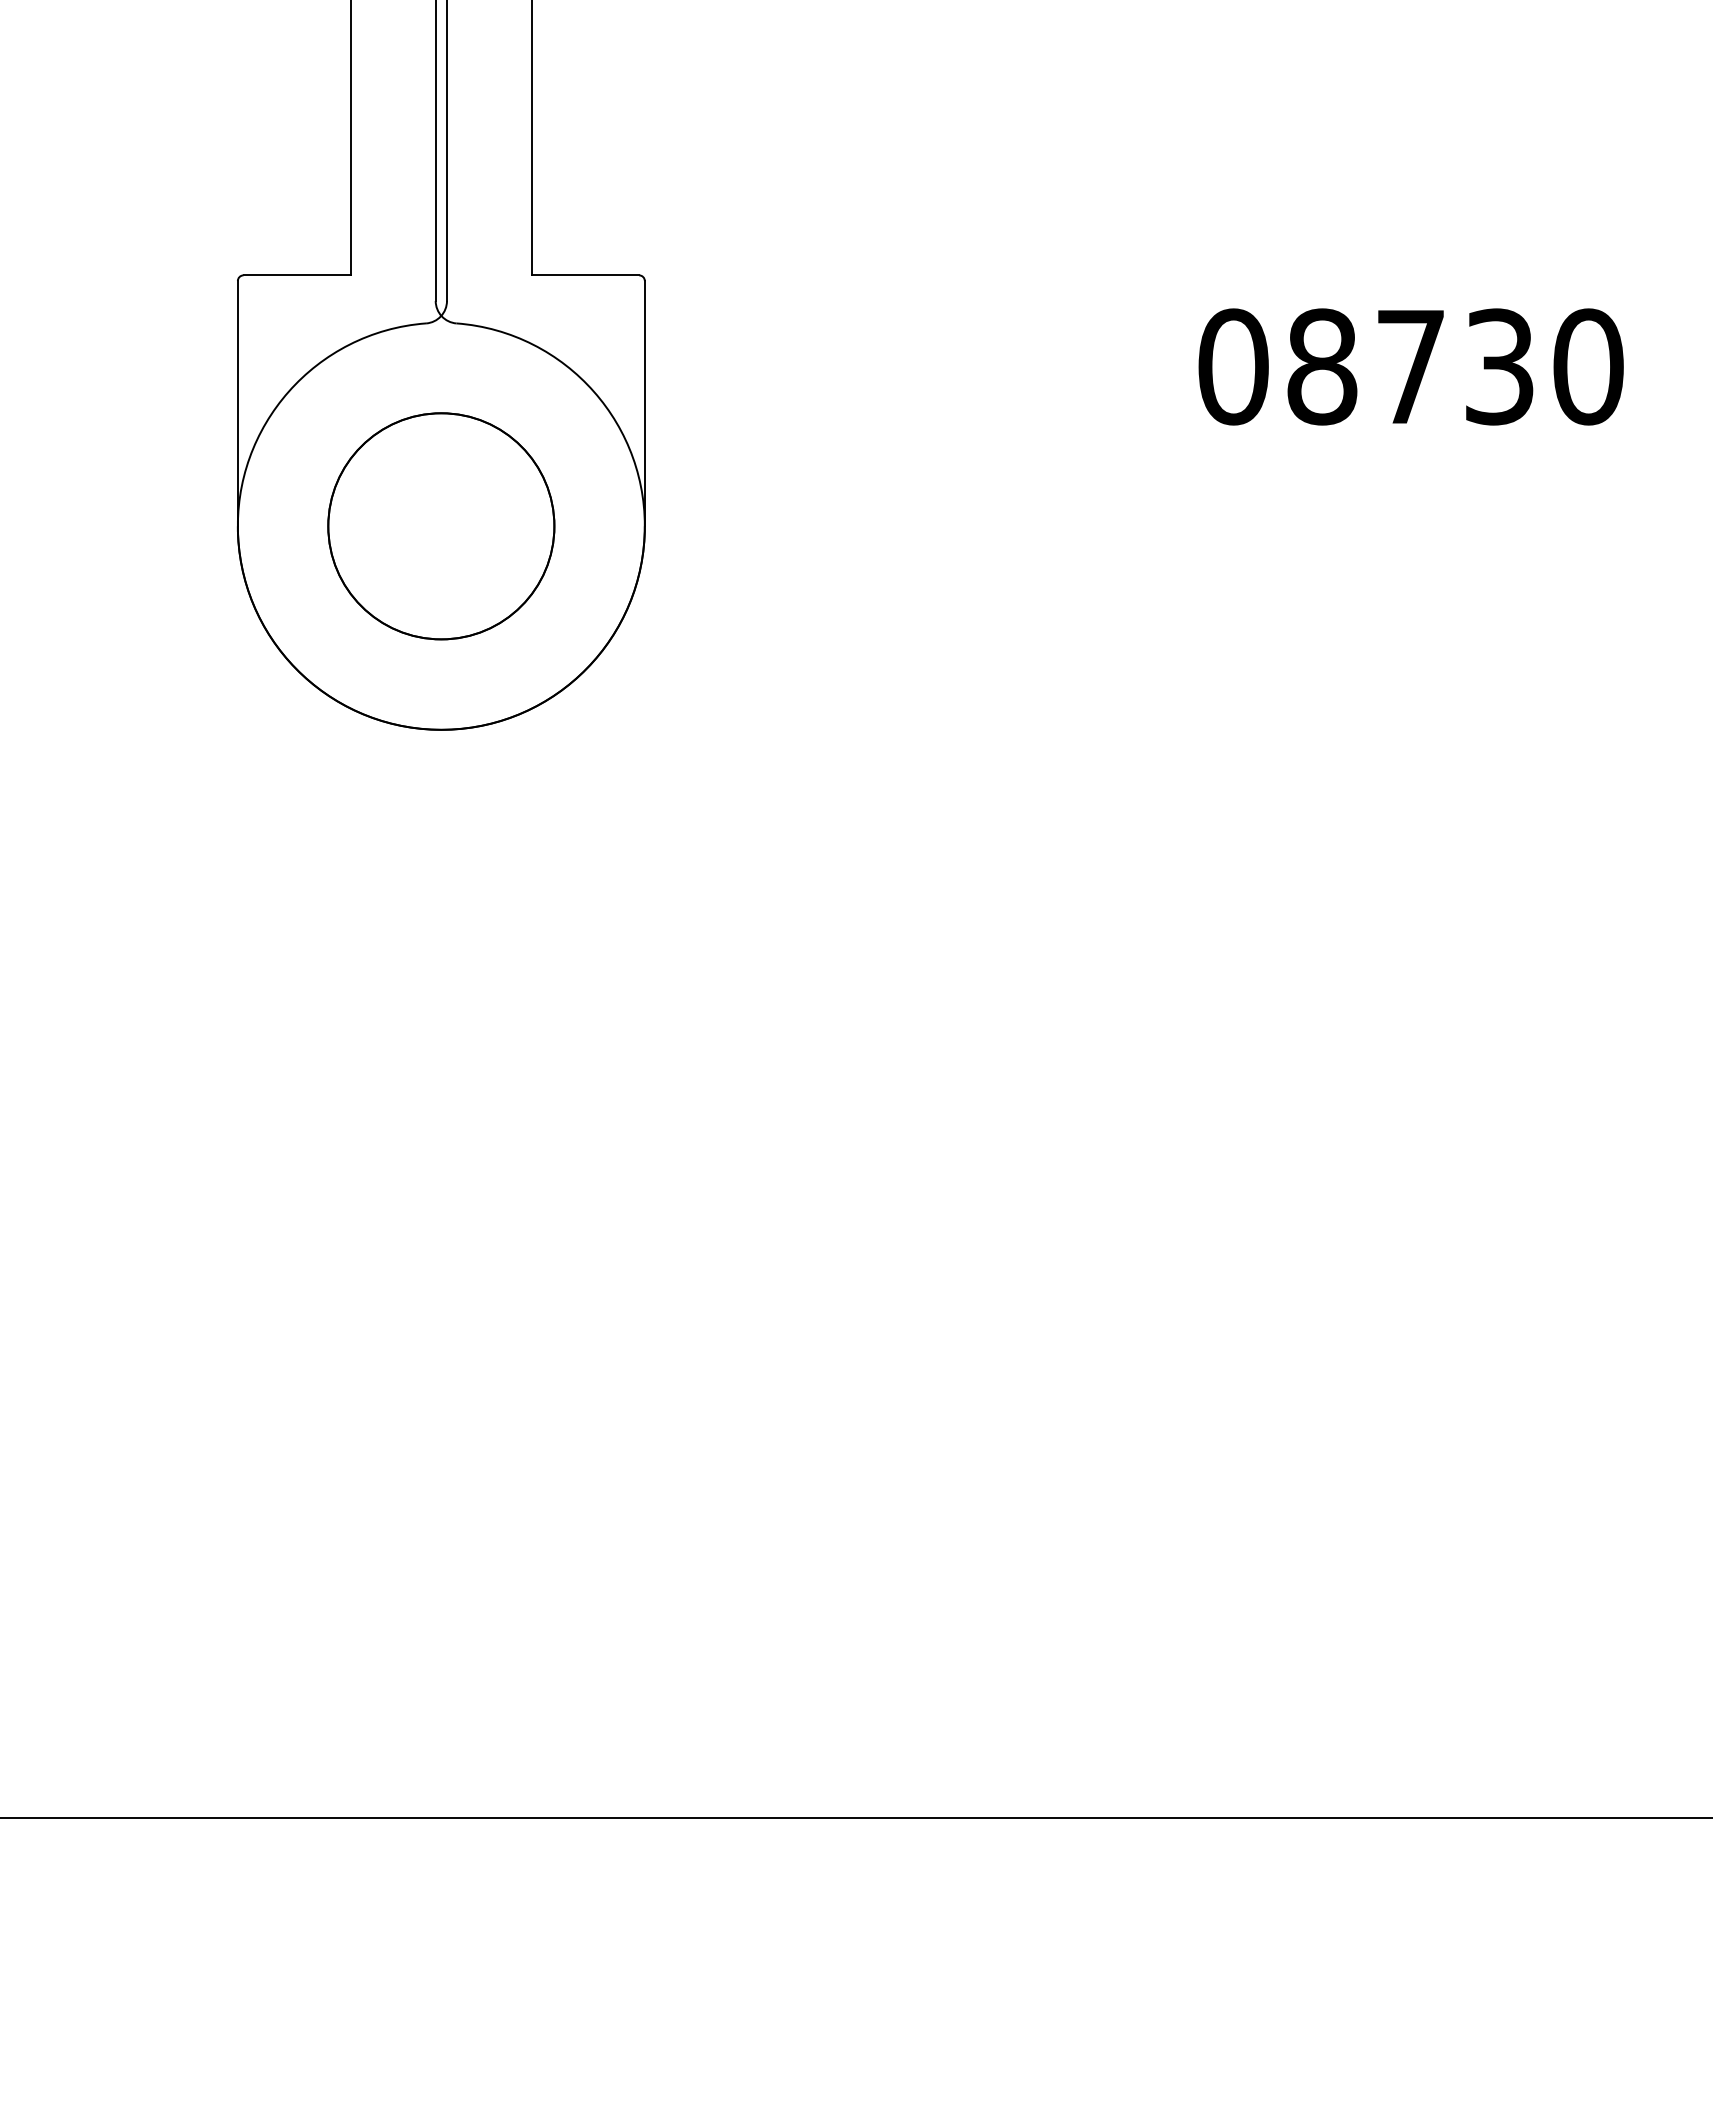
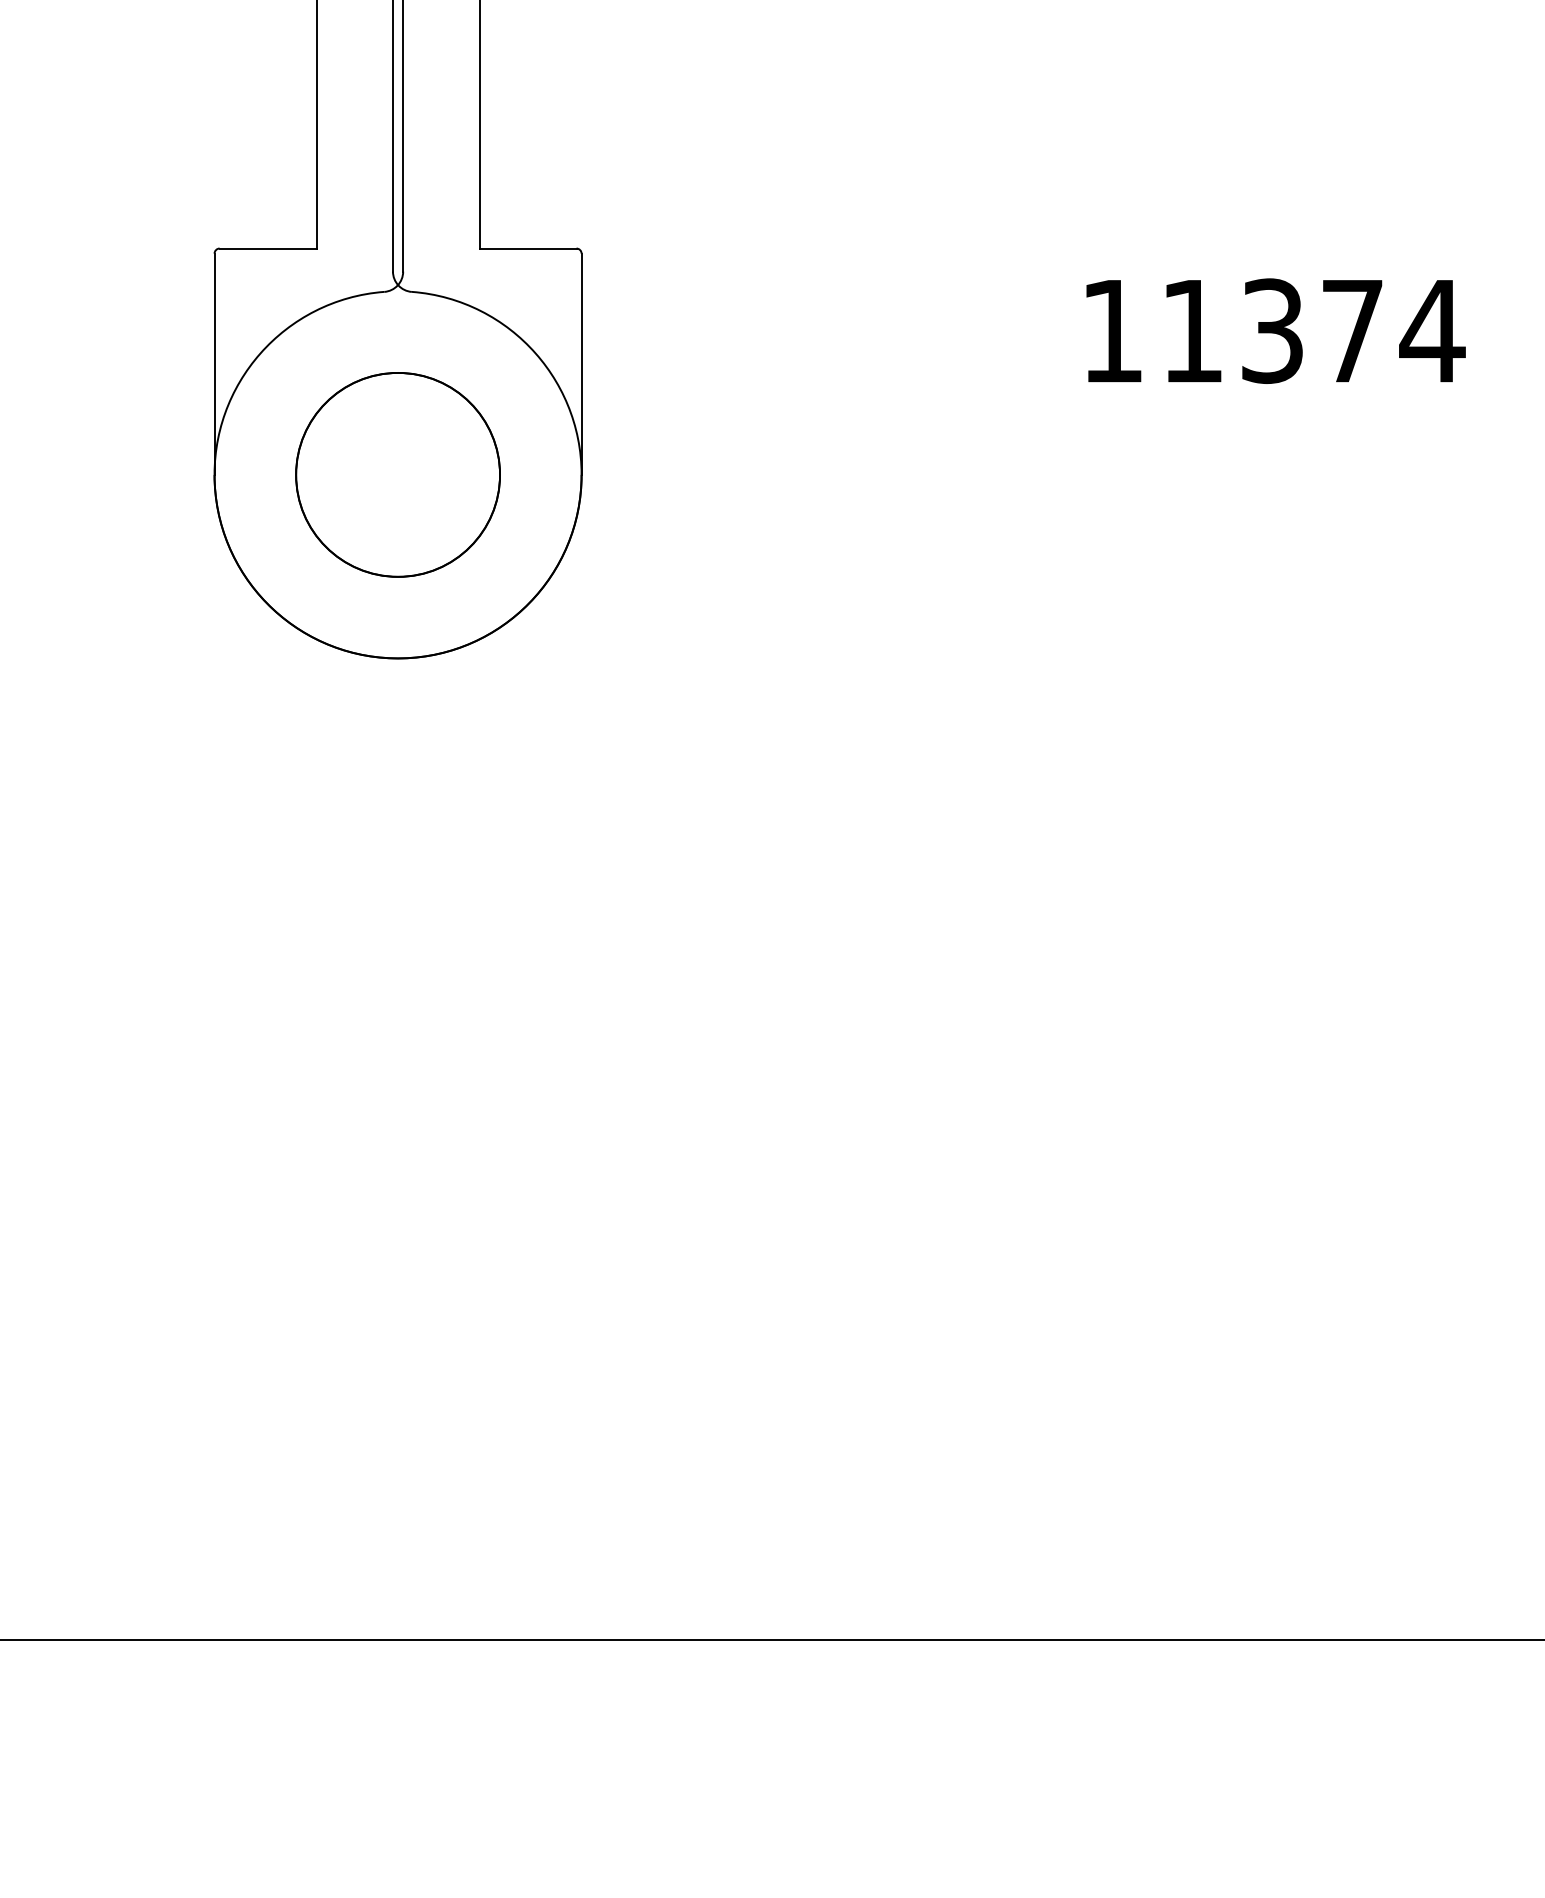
text: (1411, 366) -> (1273, 330), 08730 -> 11374

